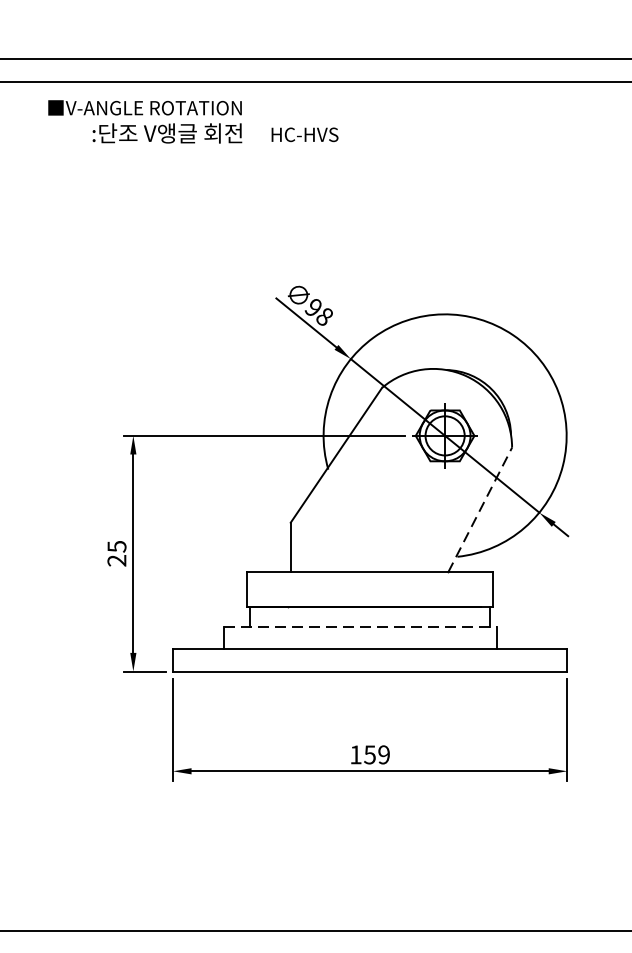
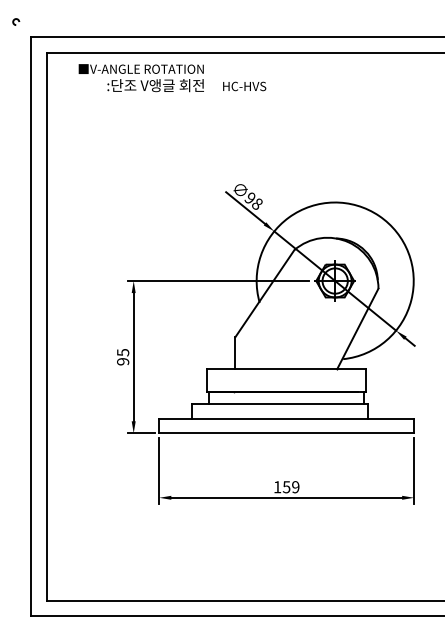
line: (481, 509) -> (358, 328), dashed -> solid
text: (117, 560) -> (123, 361), 25 -> 95
line: (360, 626) -> (280, 404), dashed -> solid

